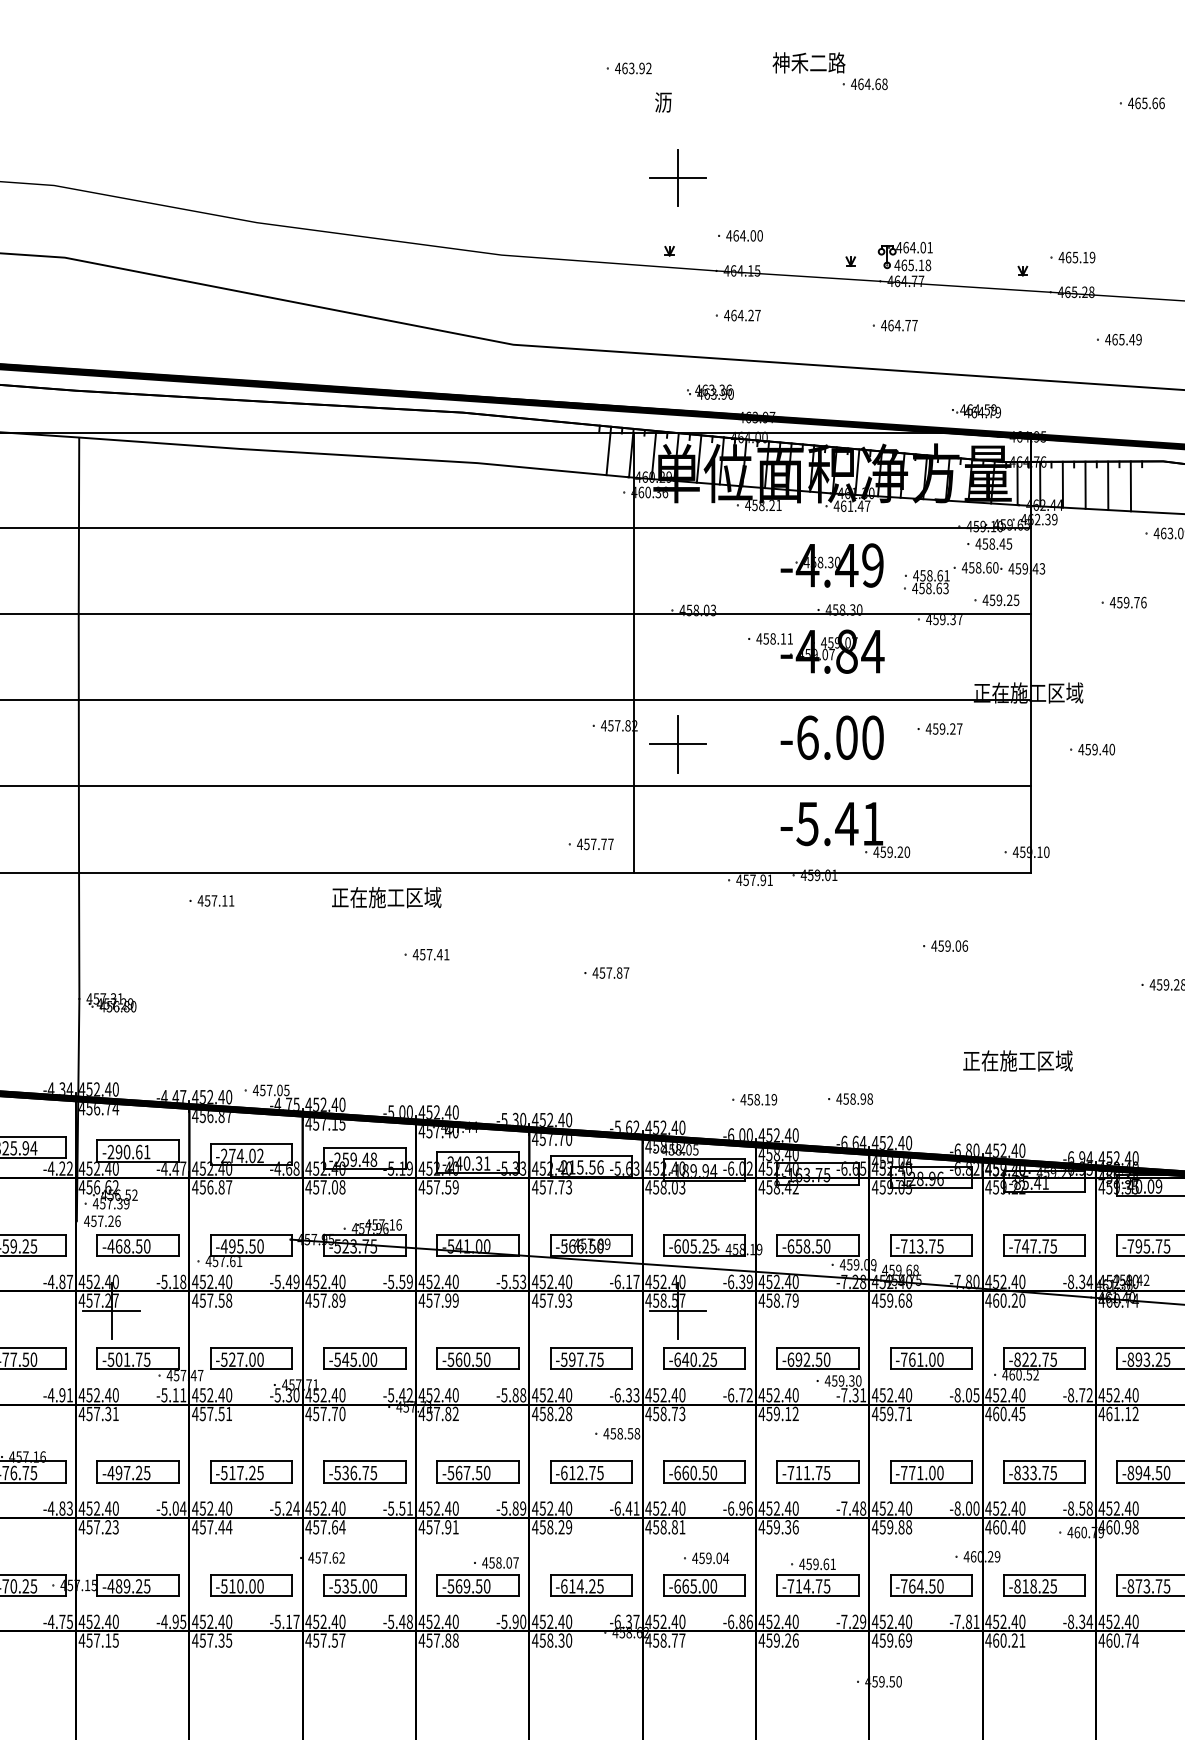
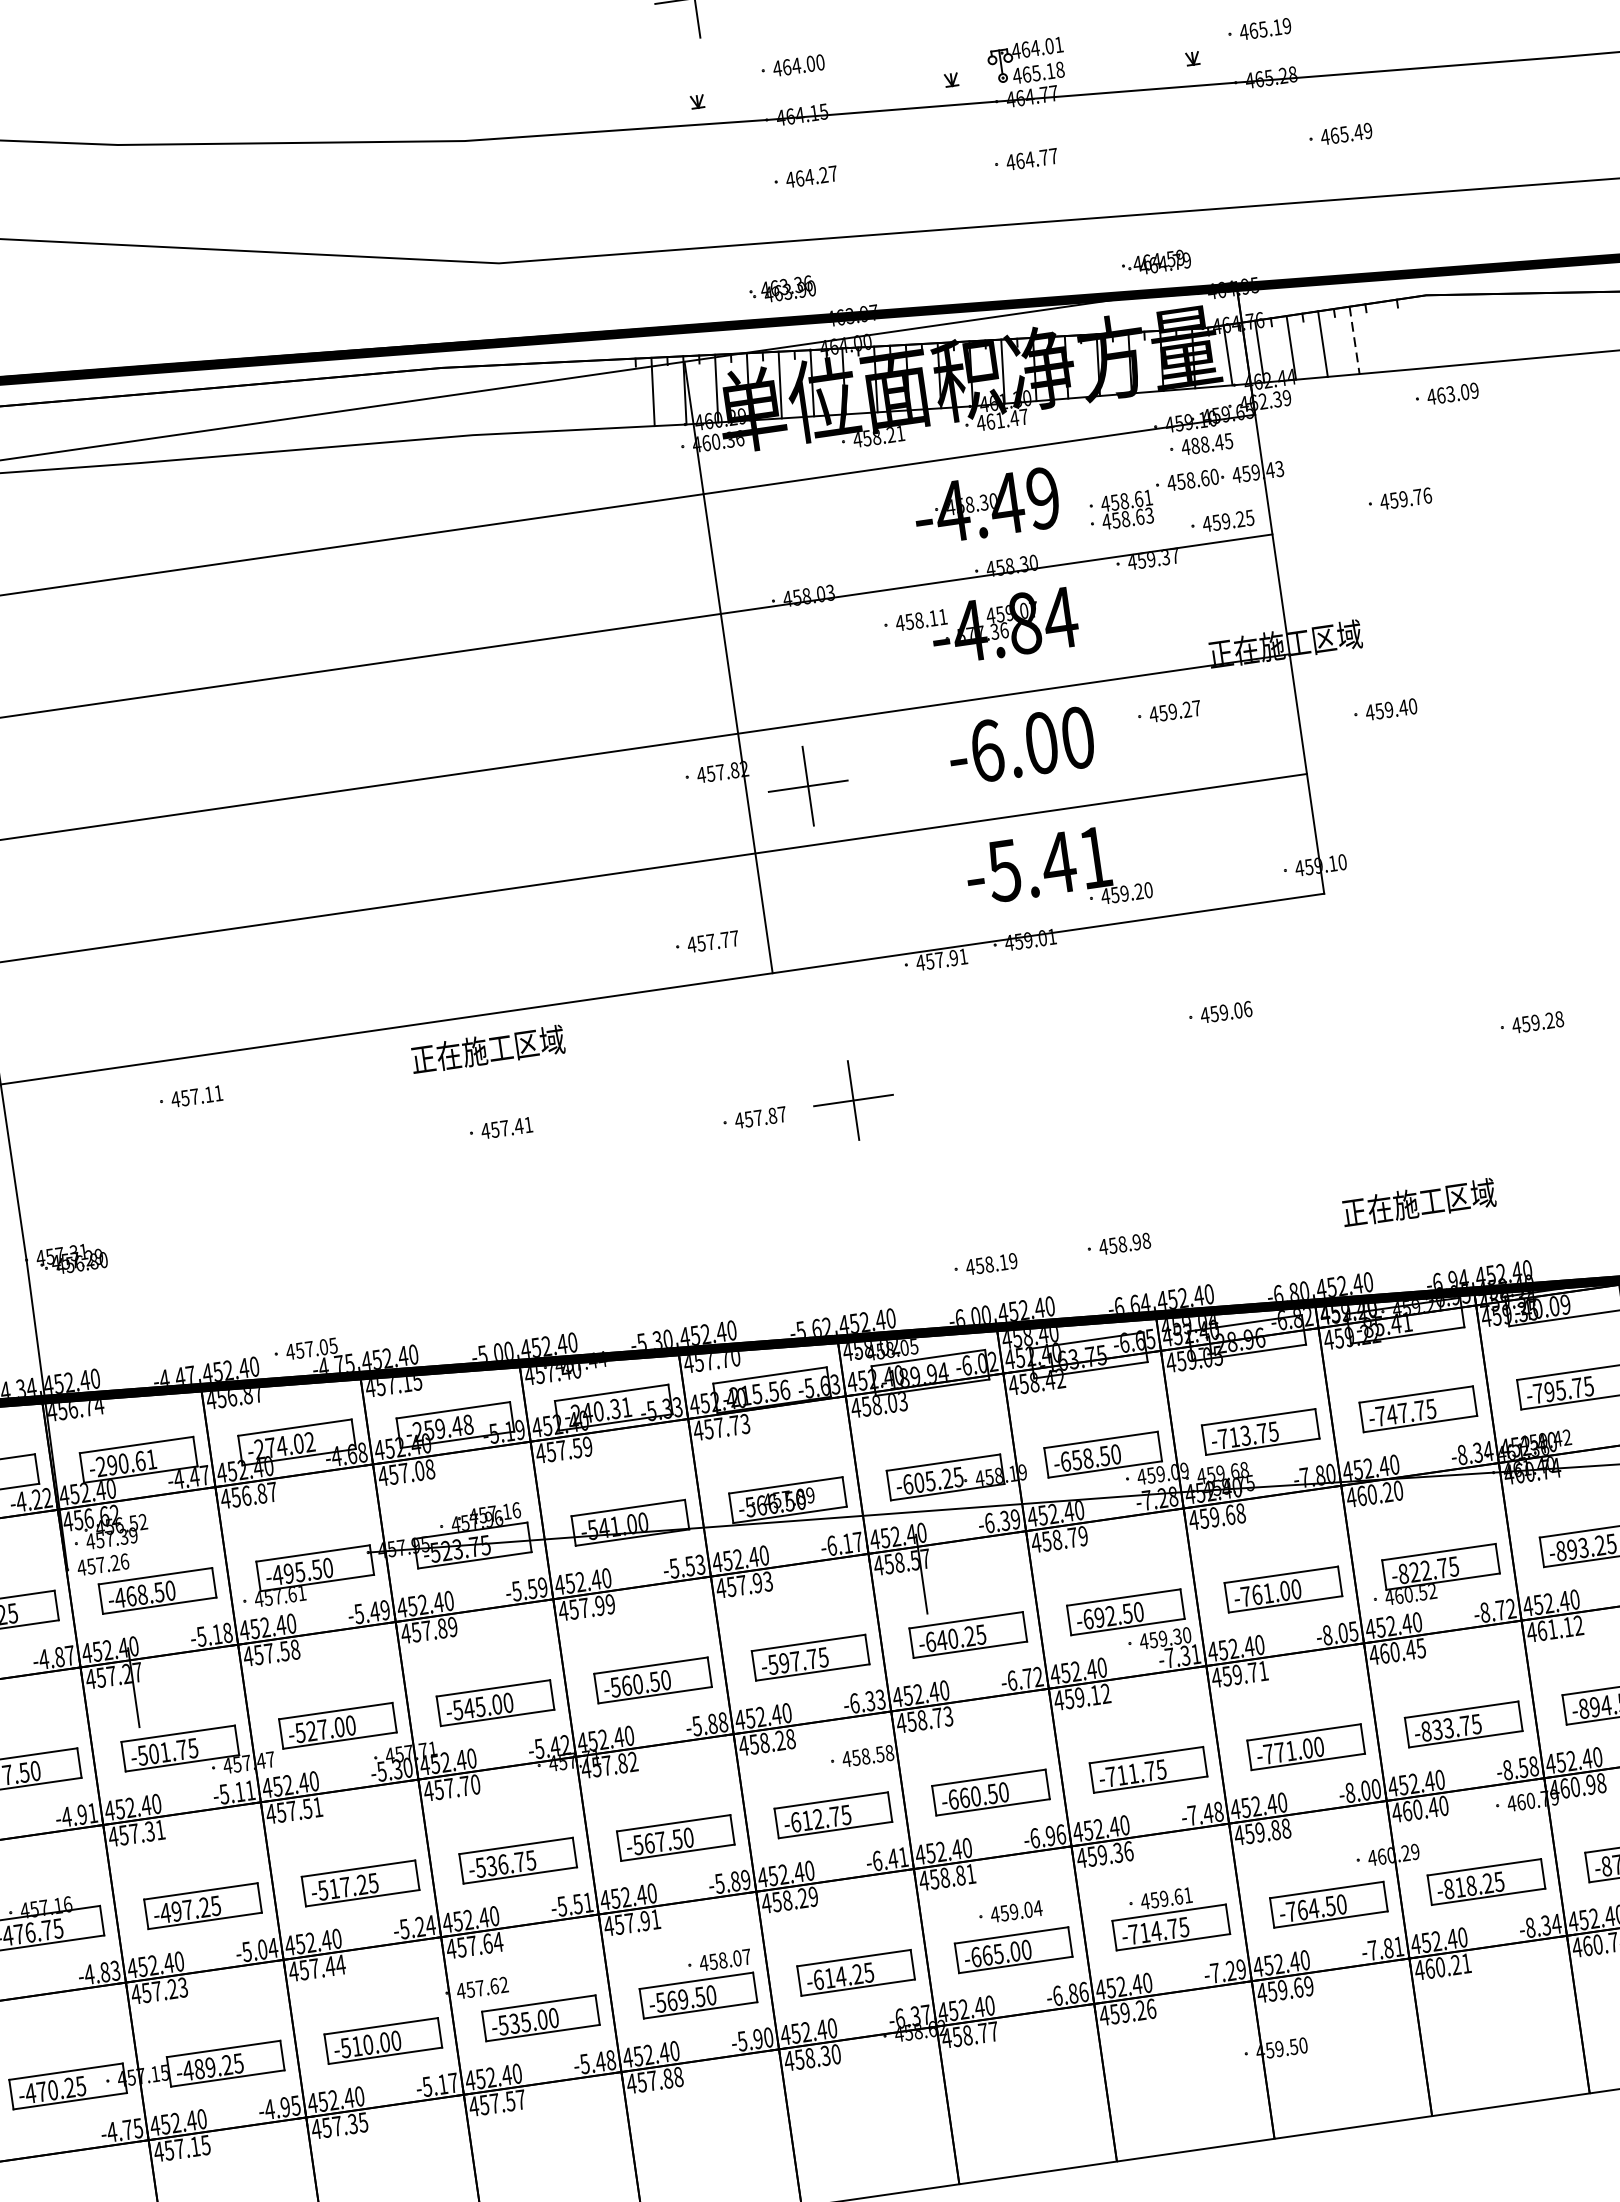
line: (1108, 486) -> (1355, 341), solid -> dashed
line: (1130, 486) -> (1385, 336), removed
text: (985, 543) -> (1195, 445), 458.45 -> 488.45
text: (816, 654) -> (982, 633), 459.07 -> 577.36
text: (386, 897) -> (487, 1049), moved
part: (677, 970) -> (852, 1100), added
text: (1017, 1060) -> (1418, 1202), moved
line: (111, 1311) -> (133, 1688), removed
line: (677, 1311) -> (921, 1574), removed

